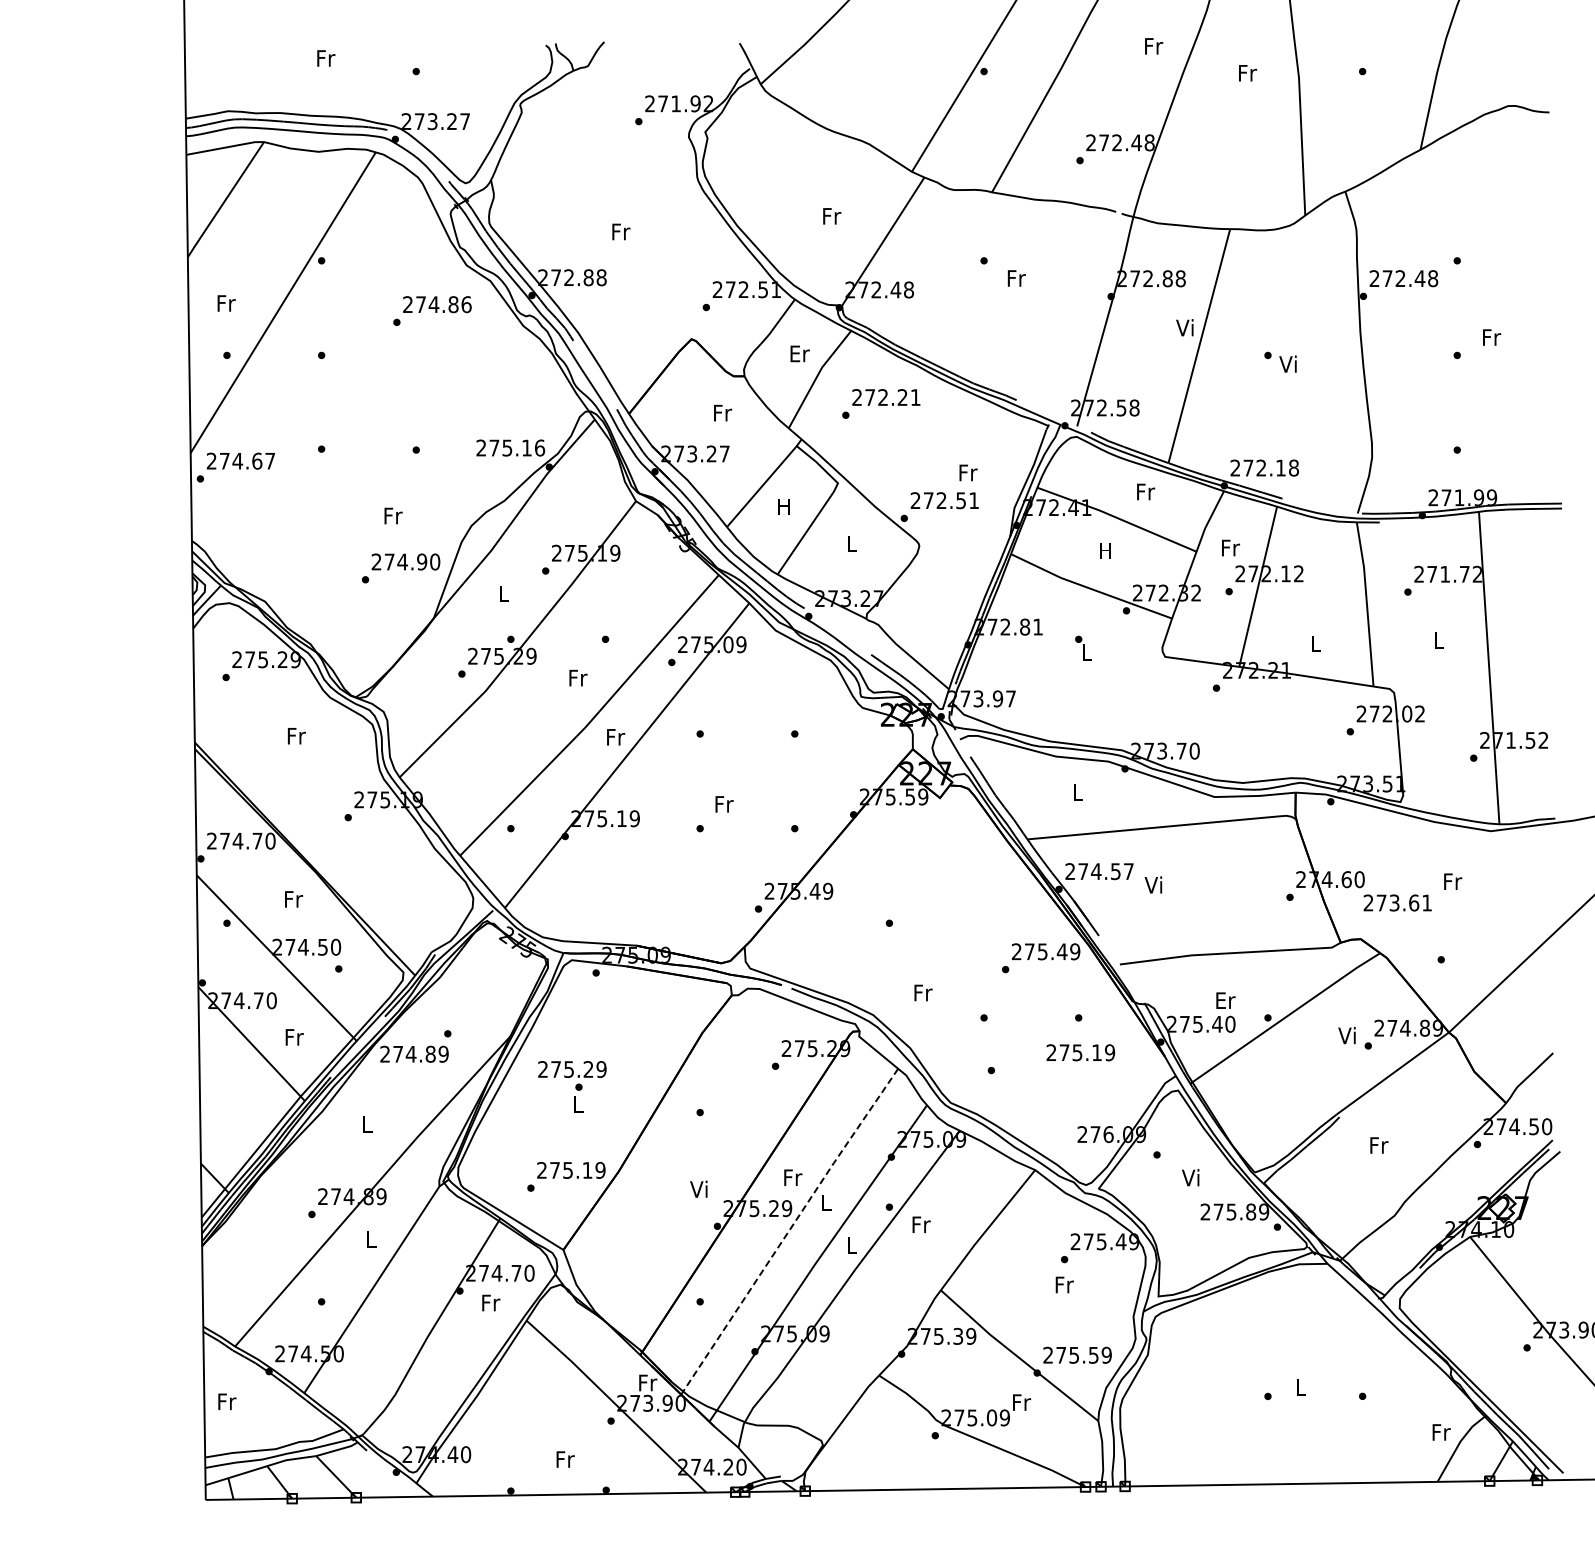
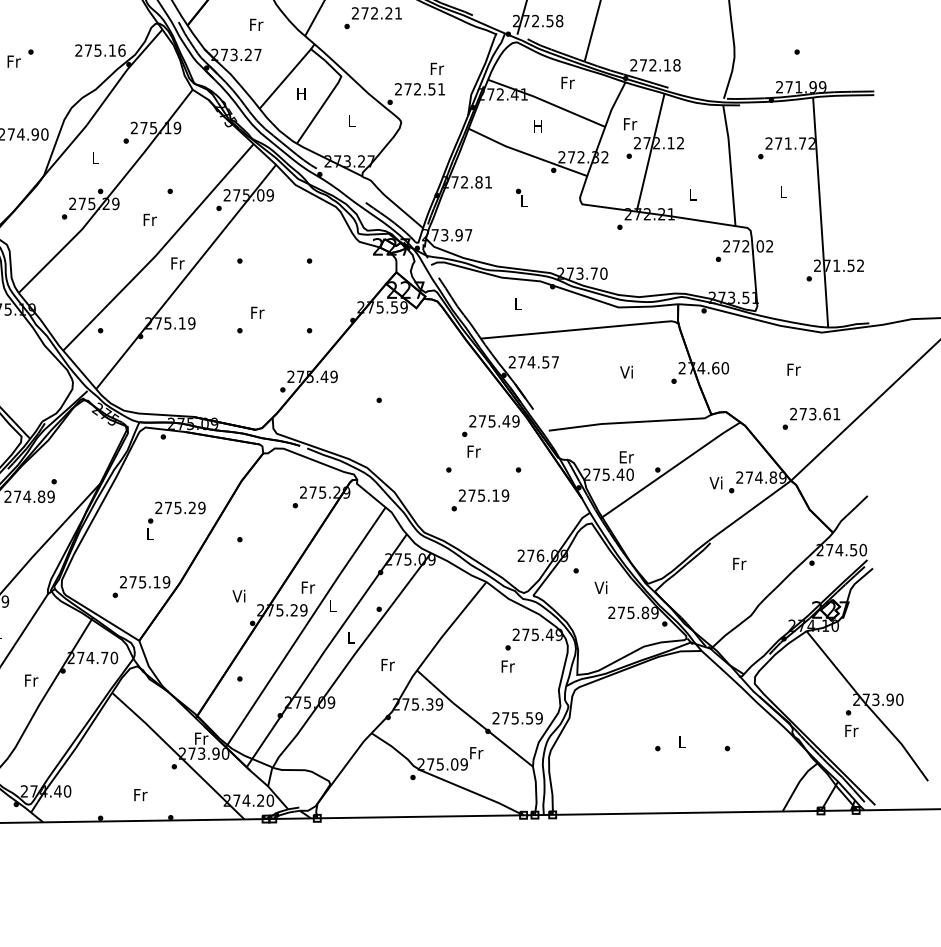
text: (393, 515) -> (14, 61), moved
text: (1153, 884) -> (626, 371), moved
text: (1397, 902) -> (814, 413), moved
text: (923, 992) -> (474, 451), moved
text: (1080, 1052) -> (483, 495), moved
text: (572, 1069) -> (180, 507), moved
text: (921, 1224) -> (388, 664), moved
line: (789, 1231) -> (305, 627), dashed -> solid
text: (491, 1302) -> (31, 680), moved
text: (1441, 1432) -> (851, 730), moved

